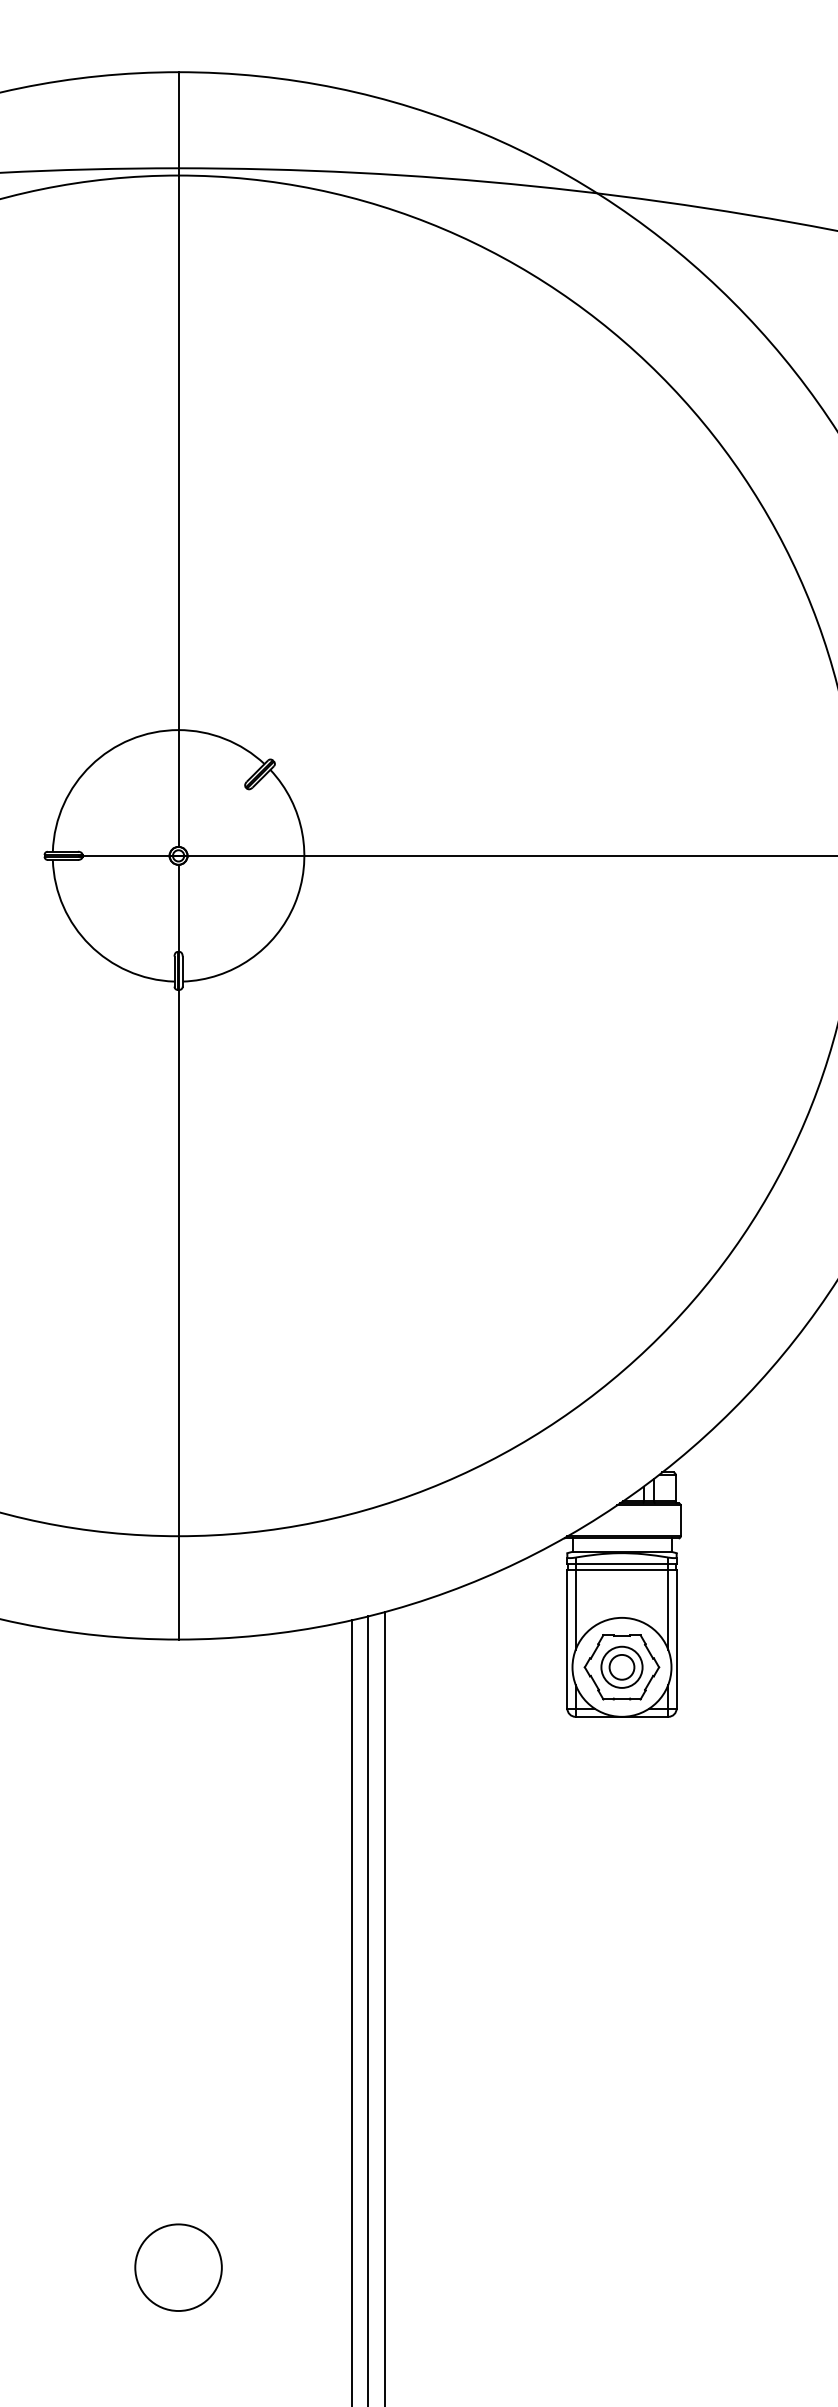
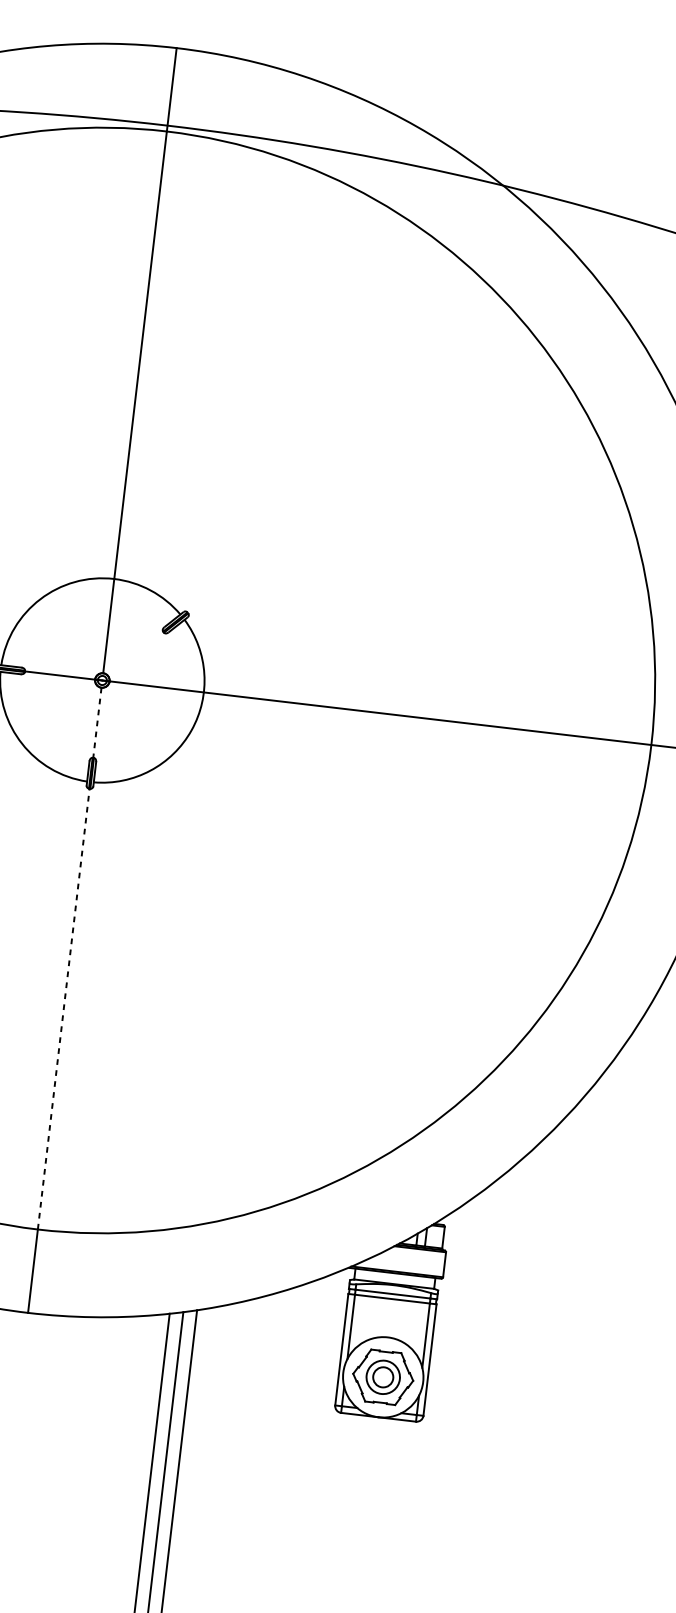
line: (178, 908) -> (97, 722), solid -> dashed
line: (178, 1262) -> (63, 1008), solid -> dashed

